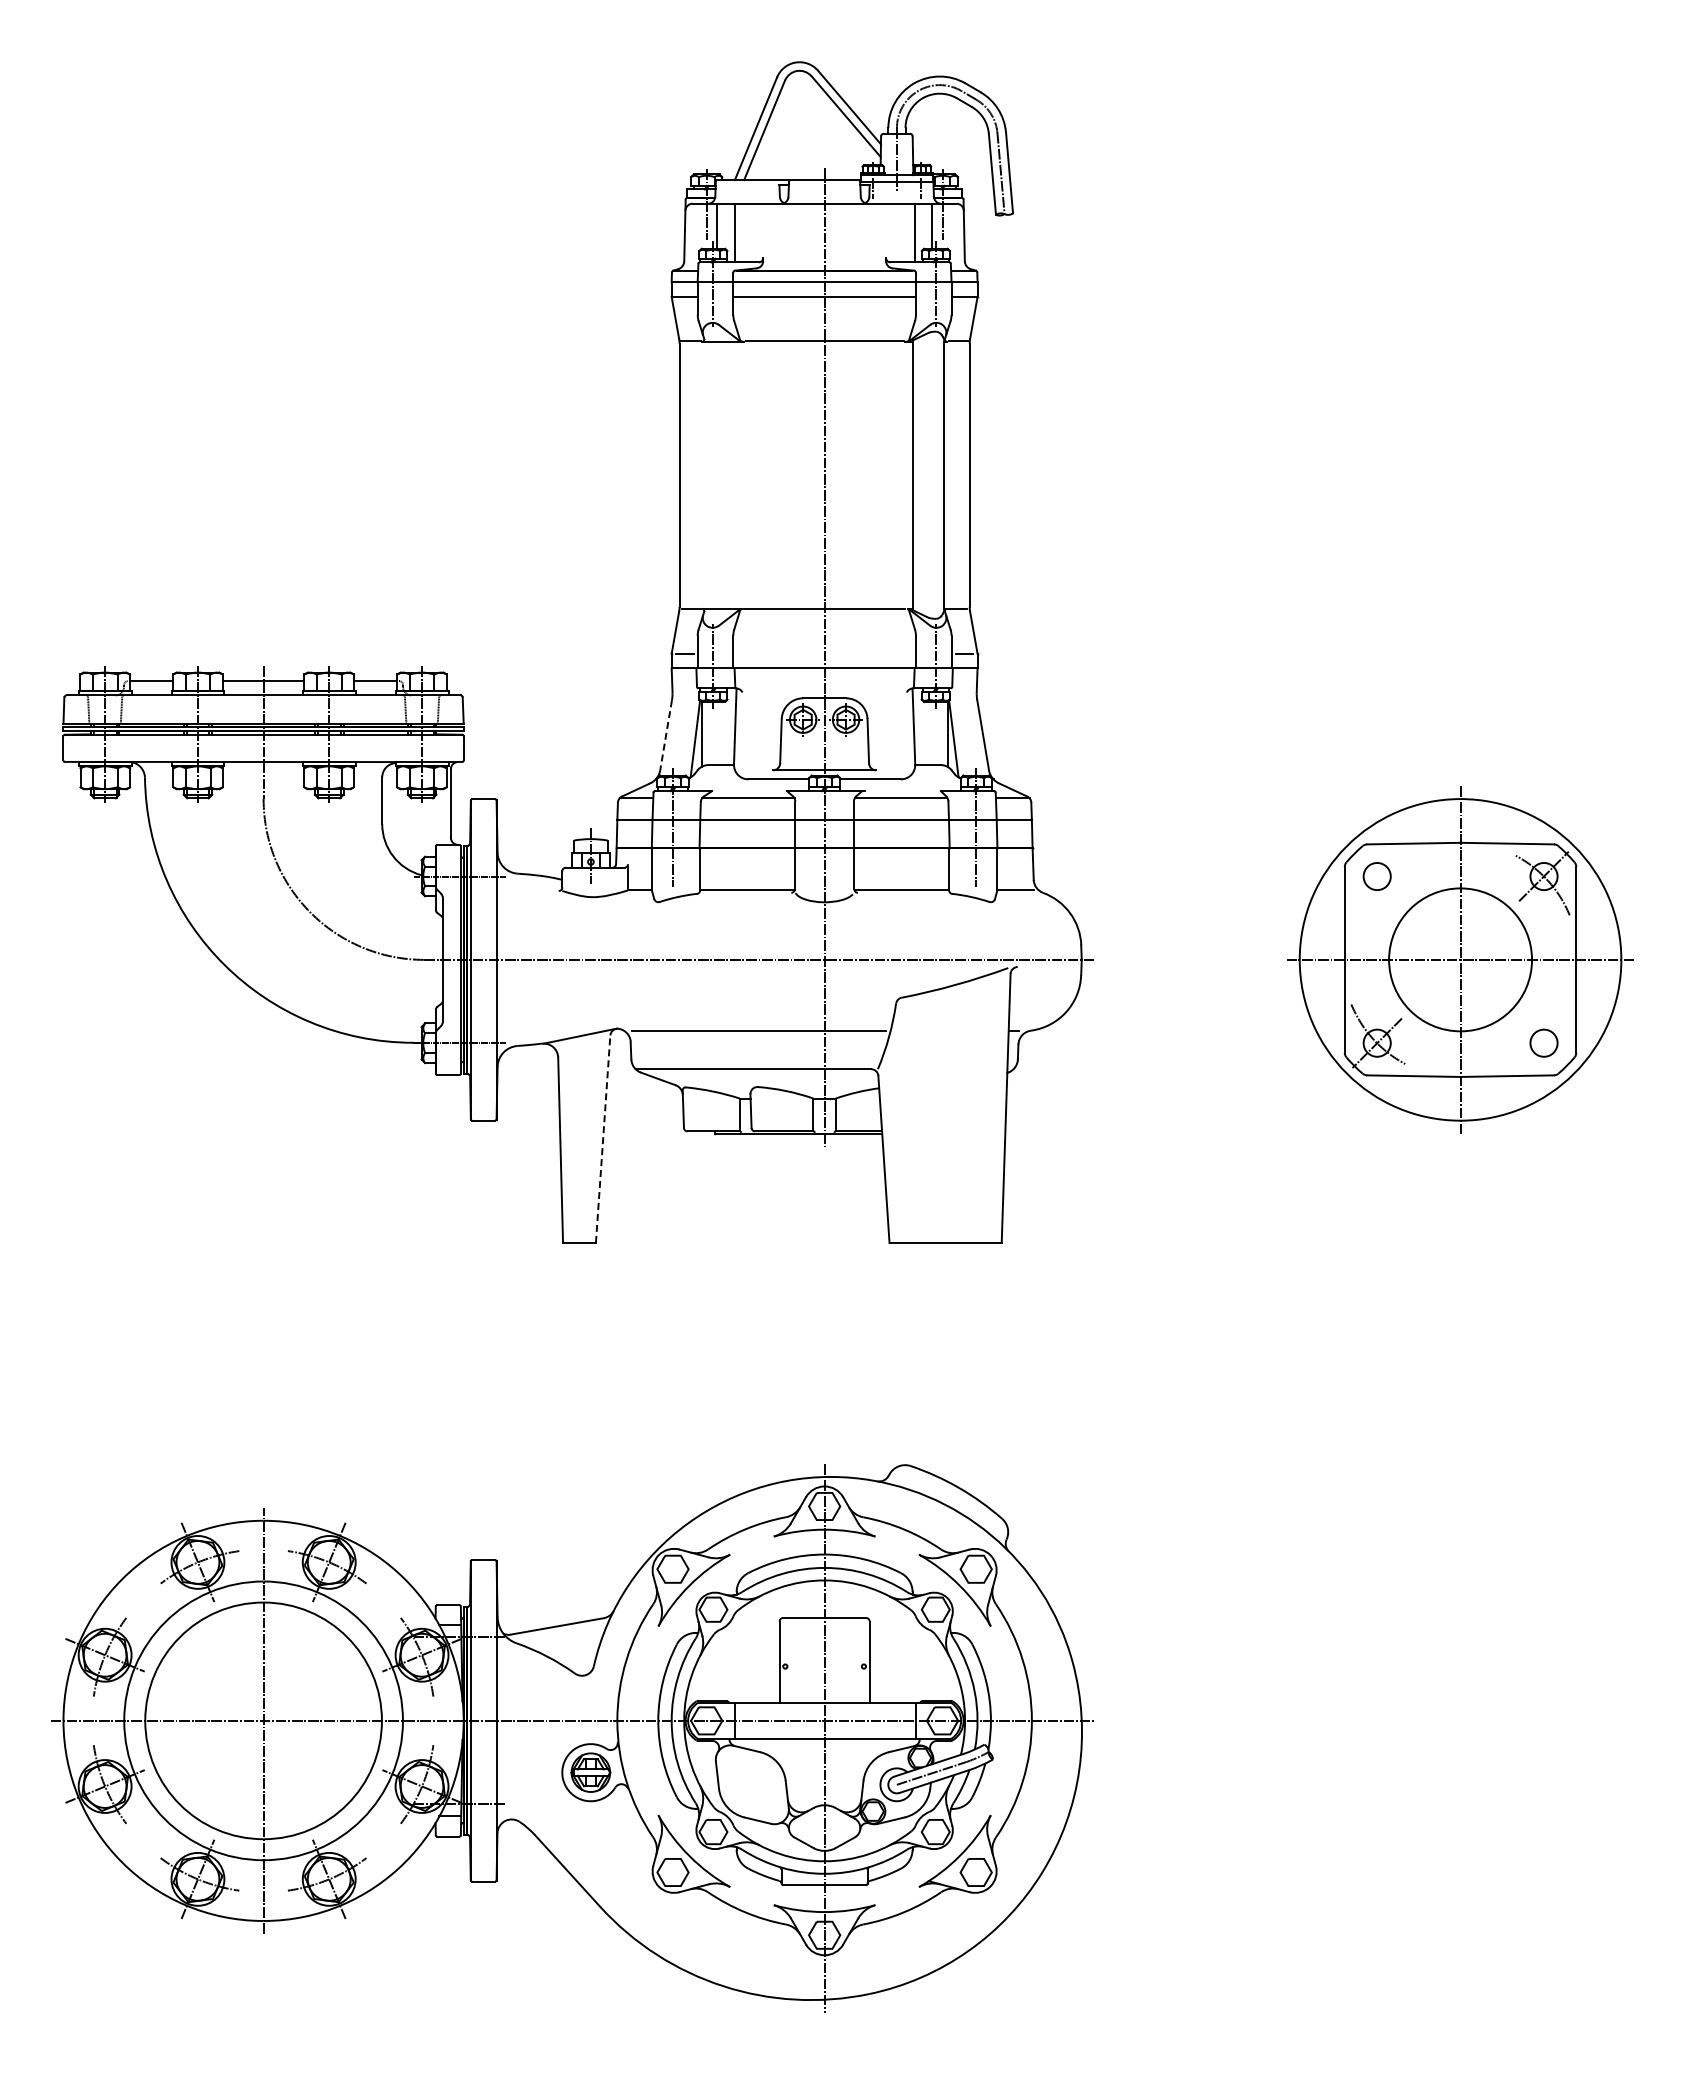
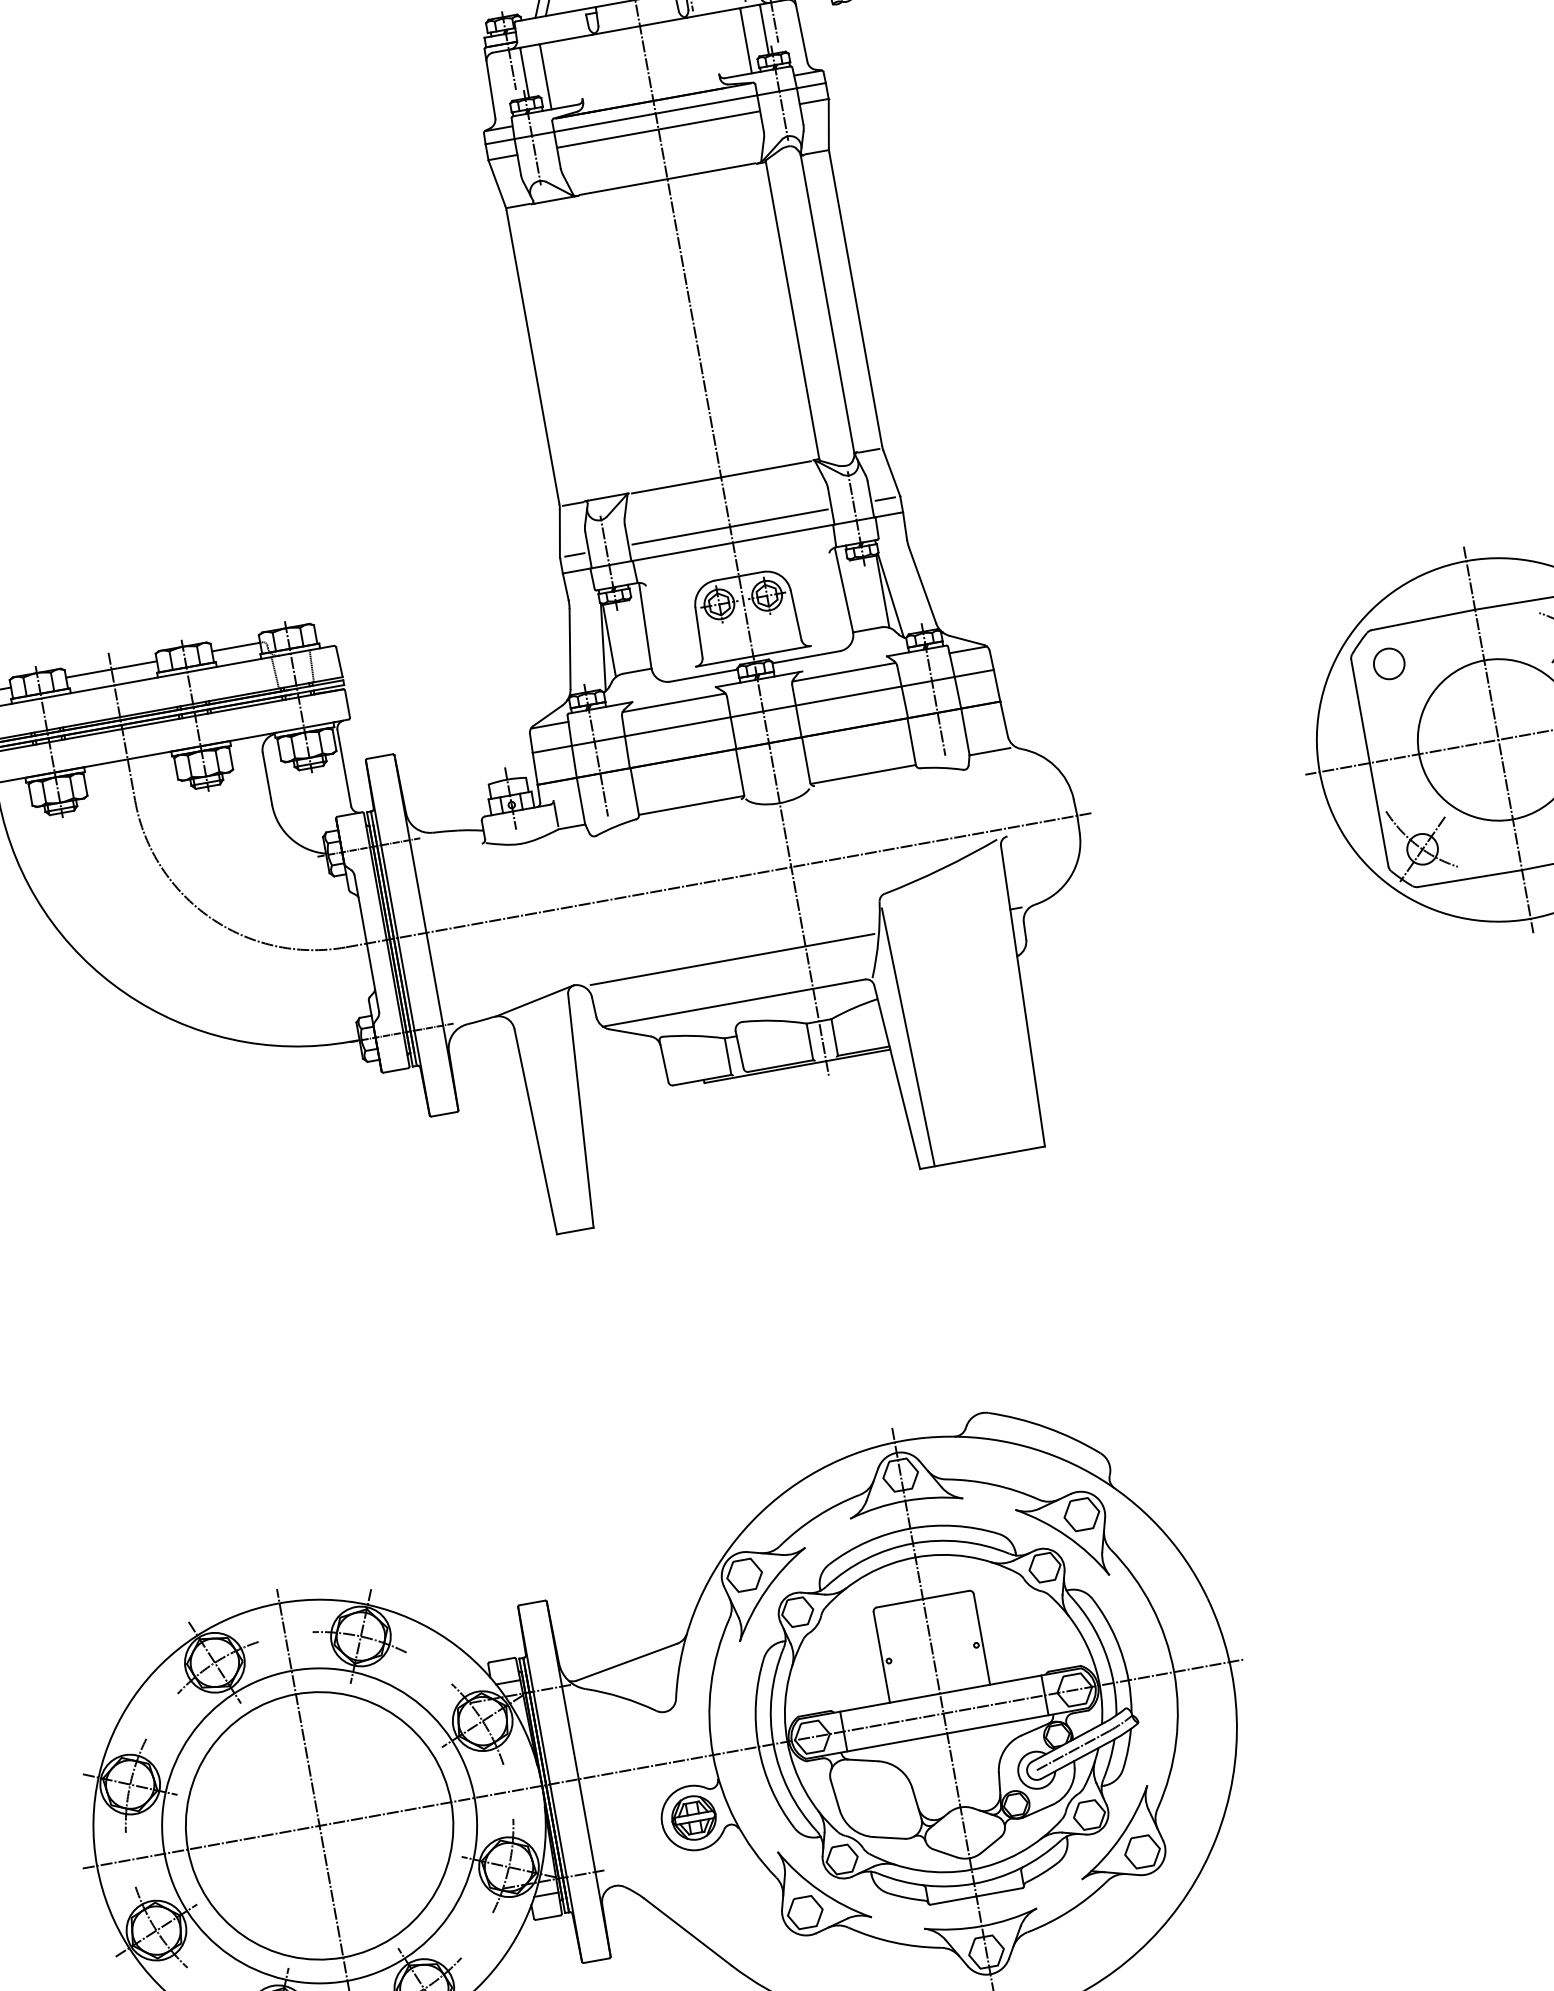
line: (824, 654) -> (730, 527), added
line: (666, 735) -> (570, 649), dashed -> solid
line: (899, 1126) -> (907, 1037), added
line: (603, 1138) -> (581, 1110), dashed -> solid

